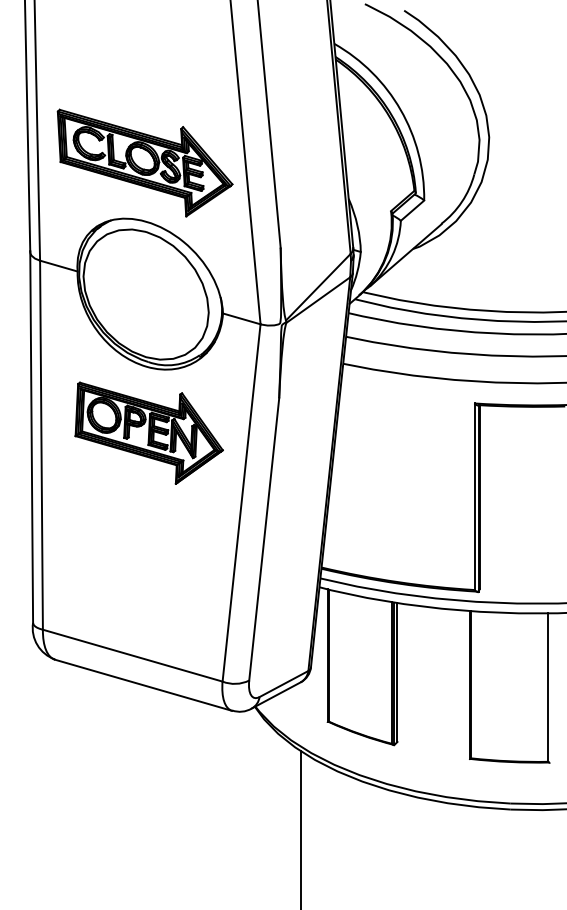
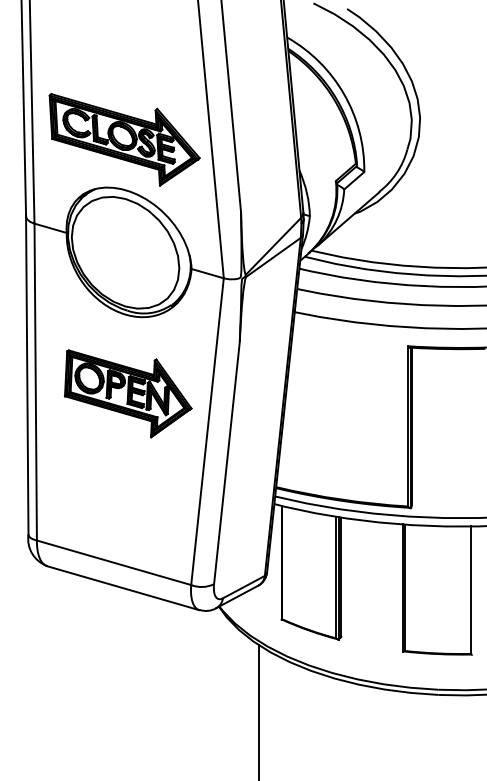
part: (148, 432) -> (127, 393), moved

